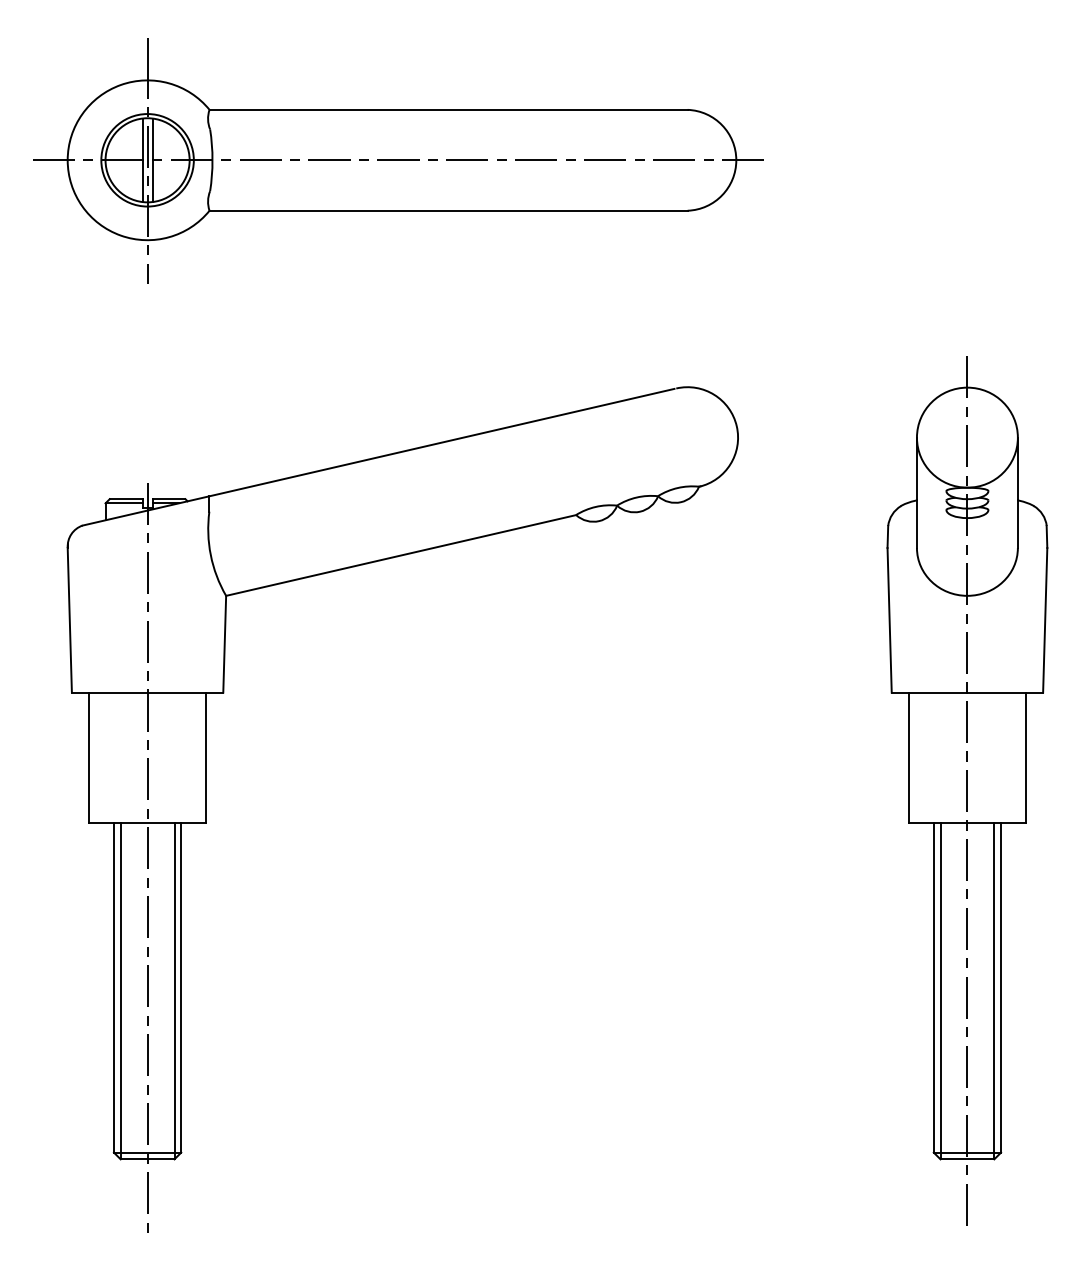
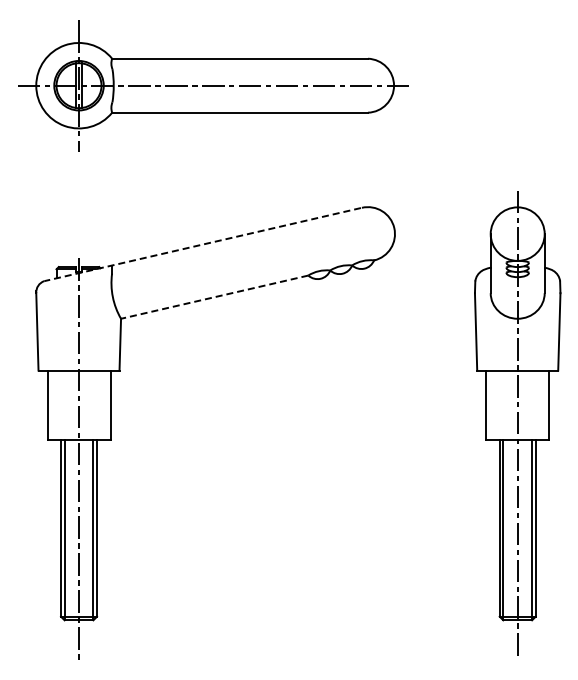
line: (378, 457) -> (202, 244), solid -> dashed
line: (400, 556) -> (214, 297), solid -> dashed

